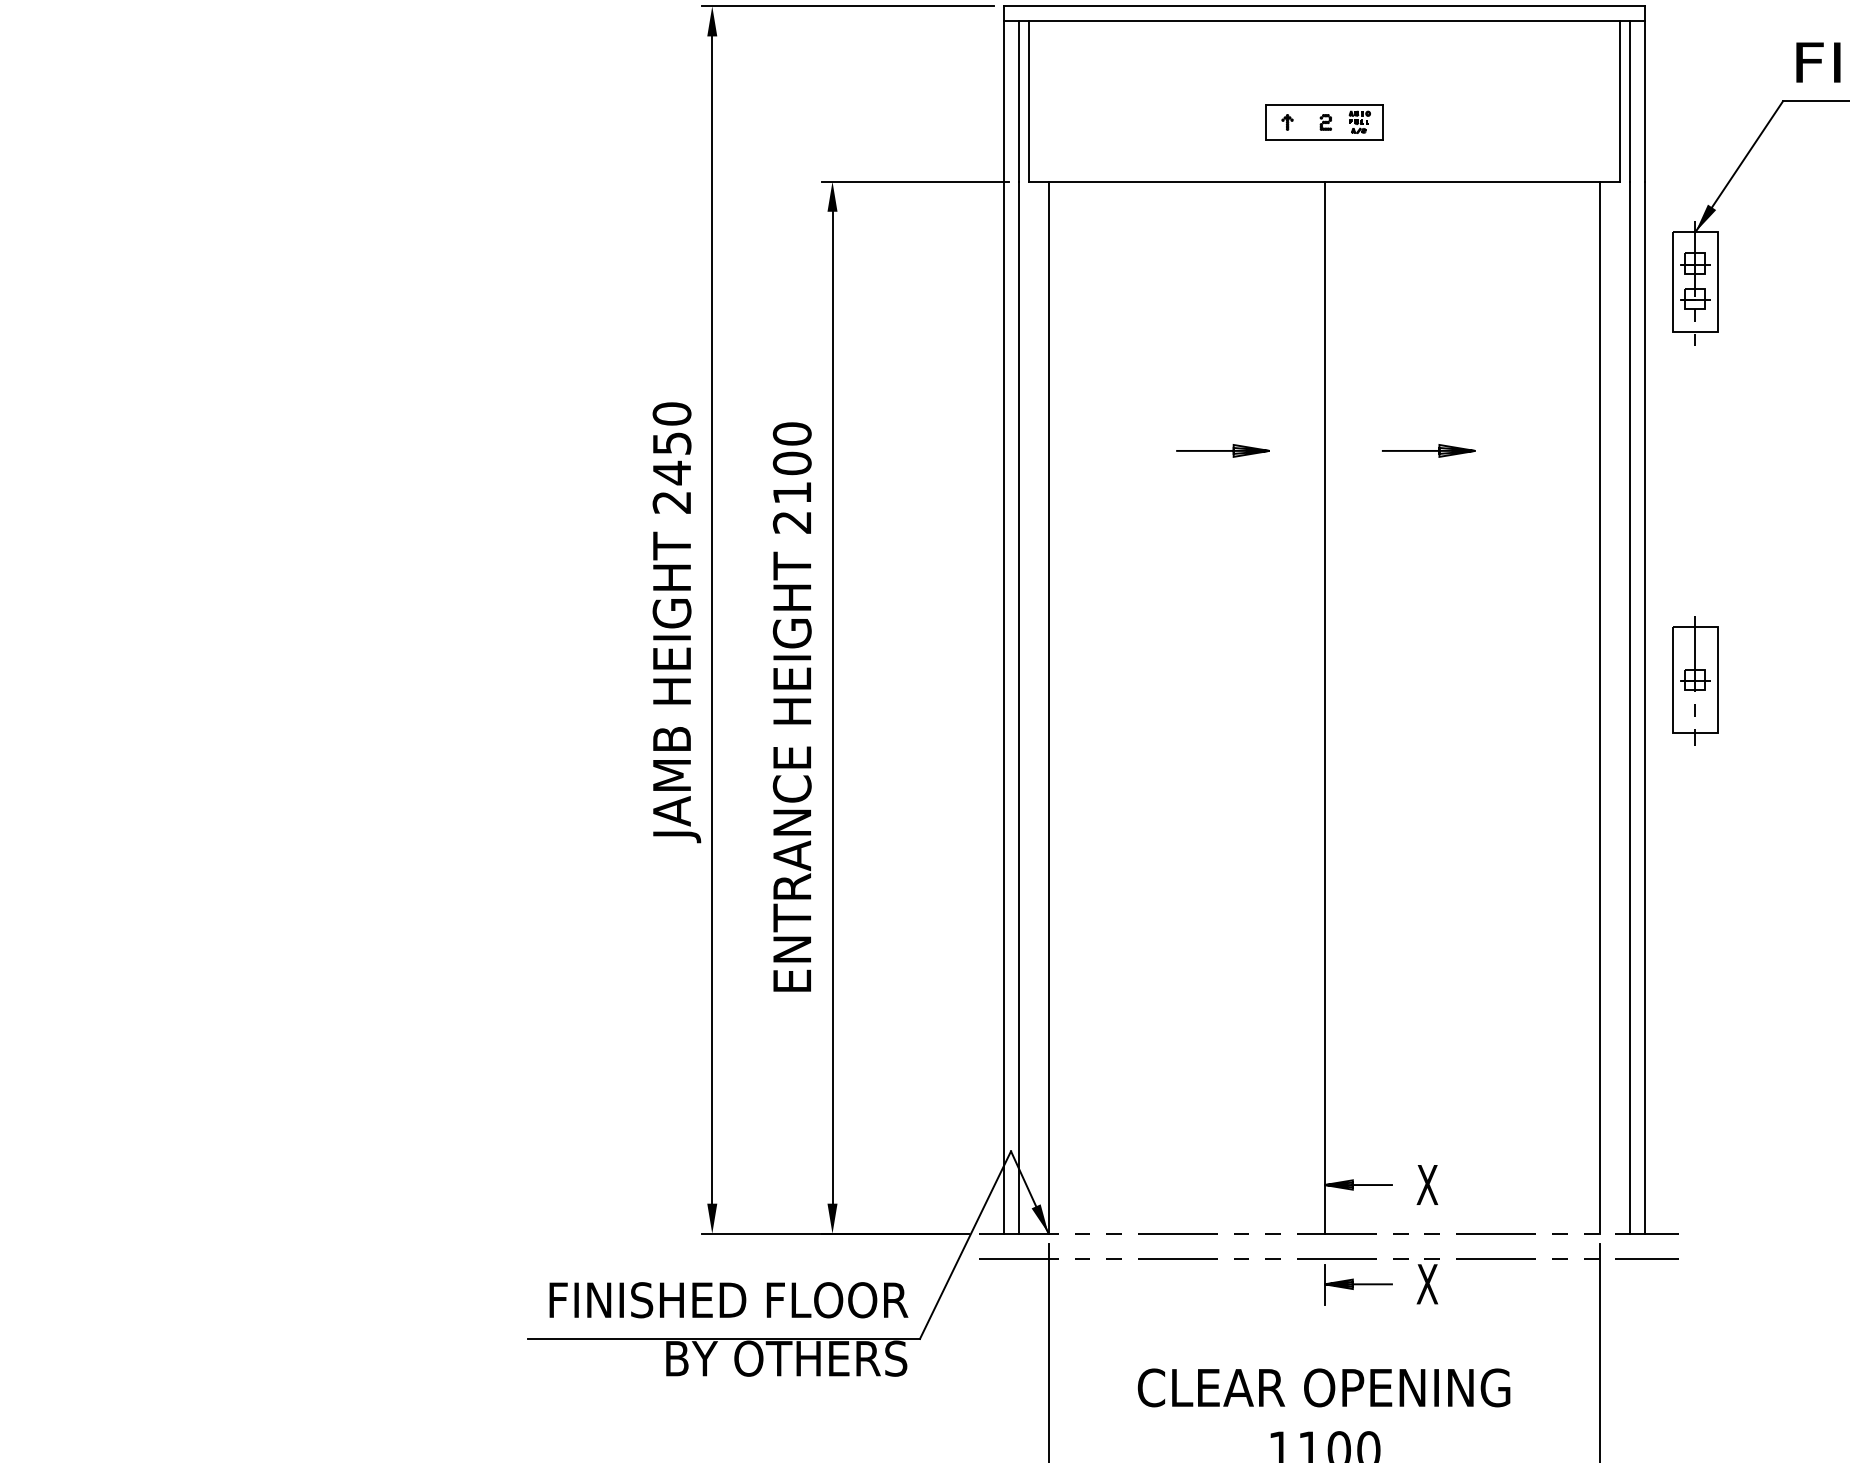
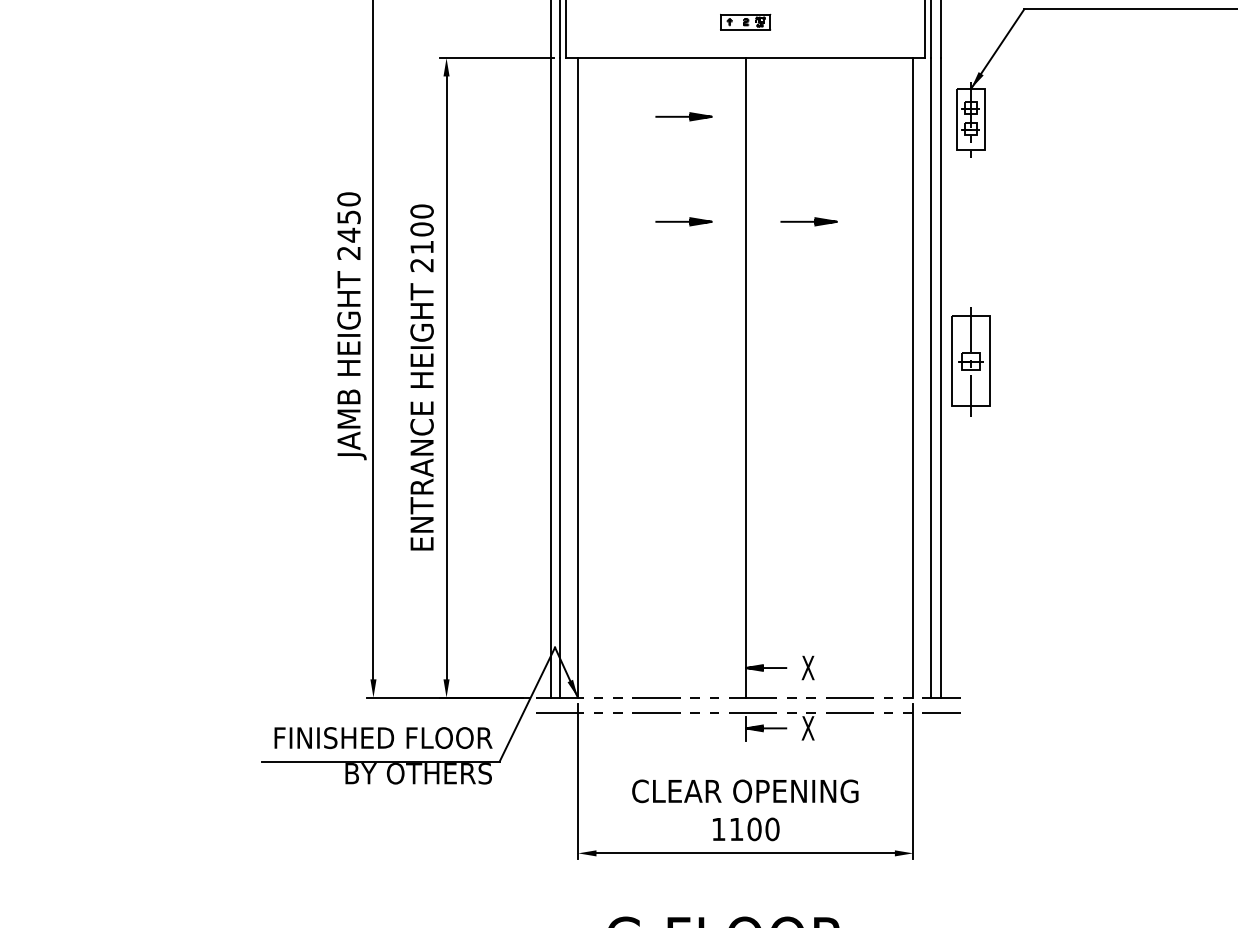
part: (1324, 121) -> (745, 21), size x0.7
curve: (1222, 277) -> (683, 116), added
part: (1694, 680) -> (970, 361), size x1.4

